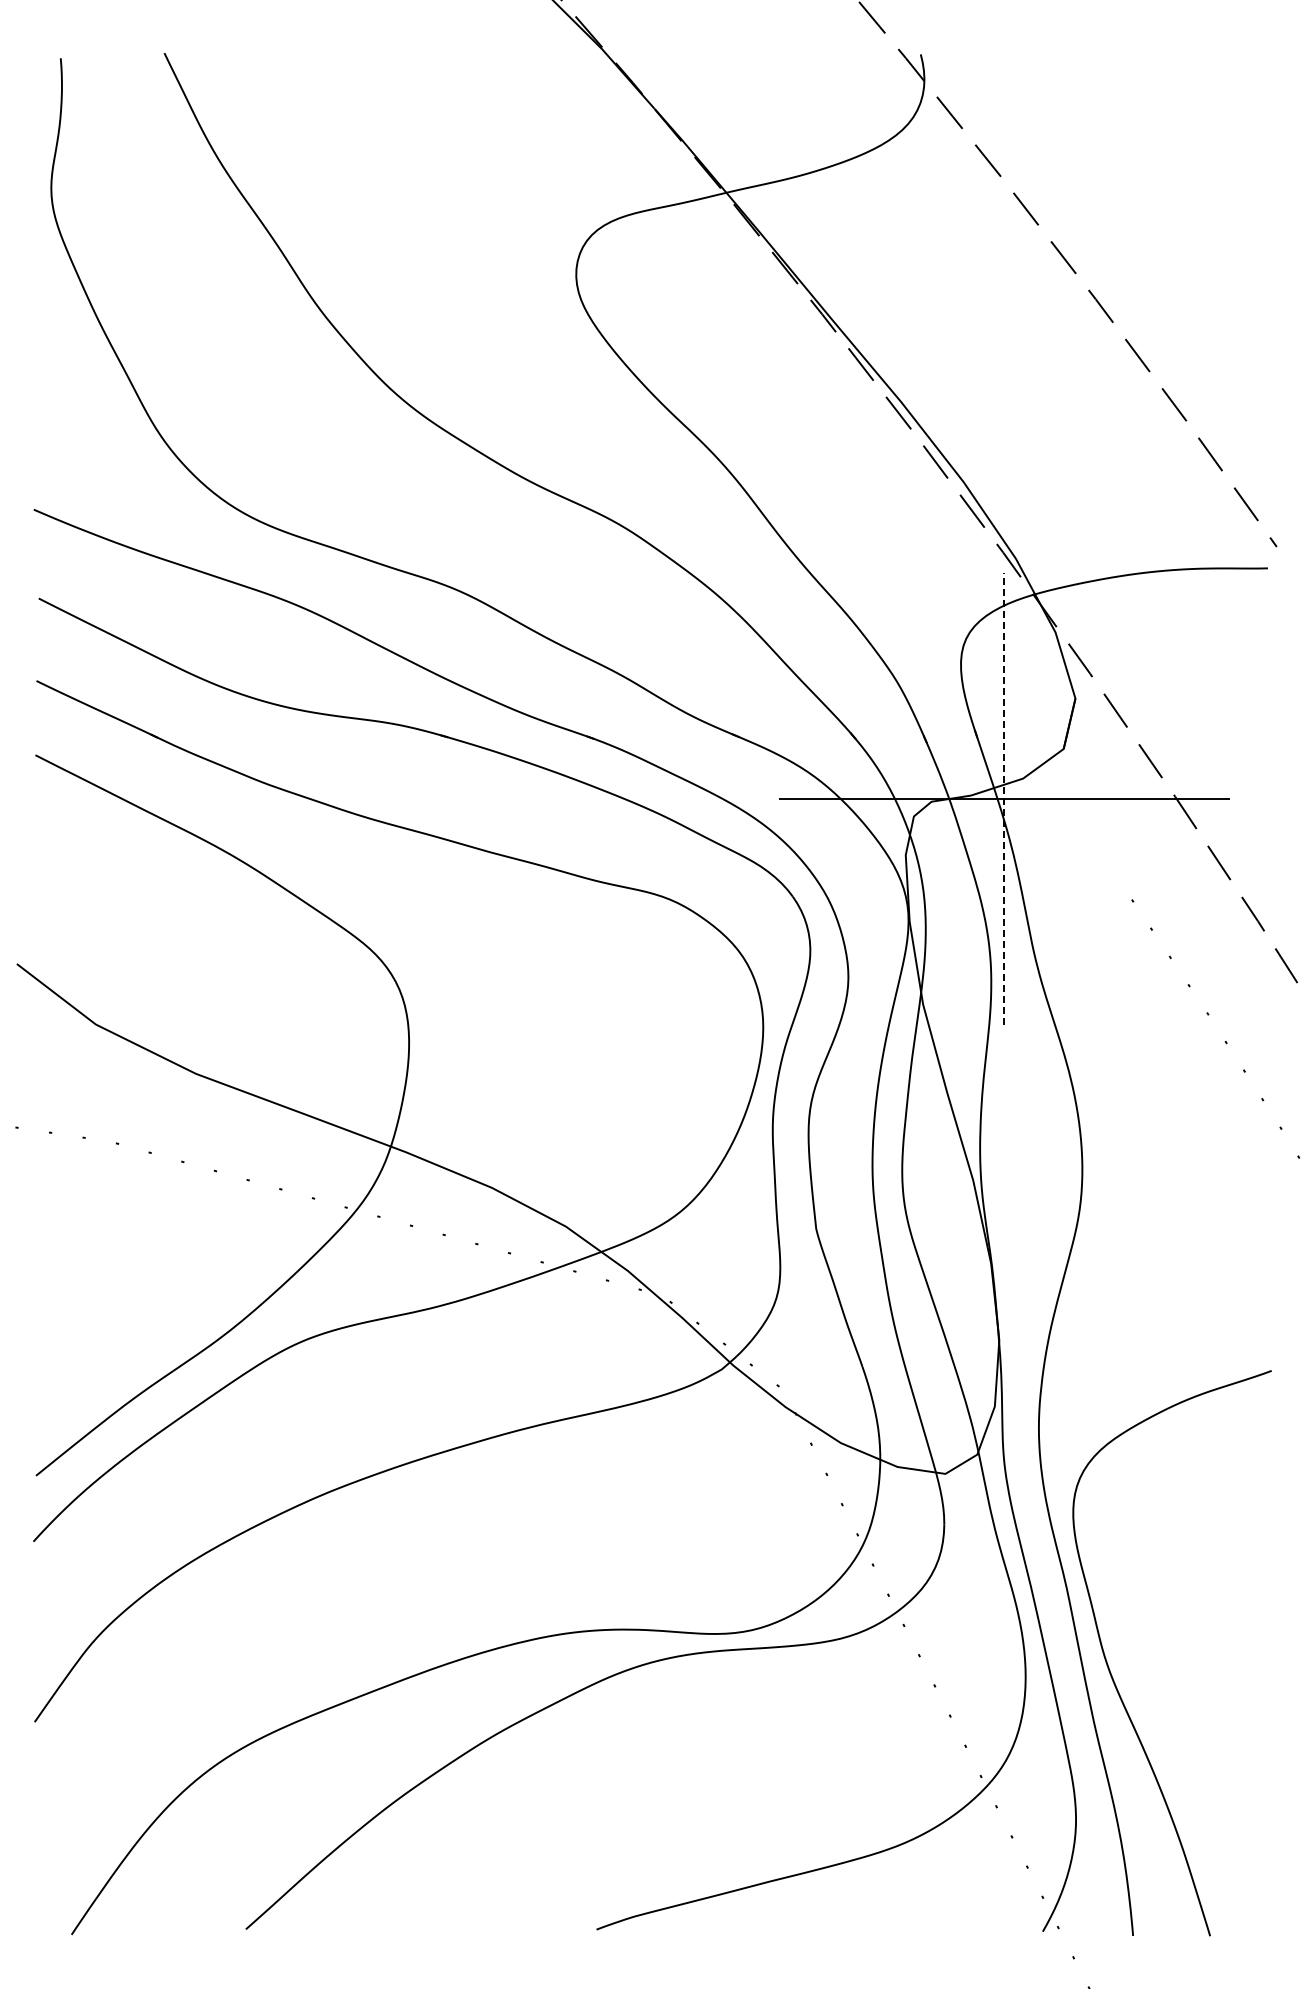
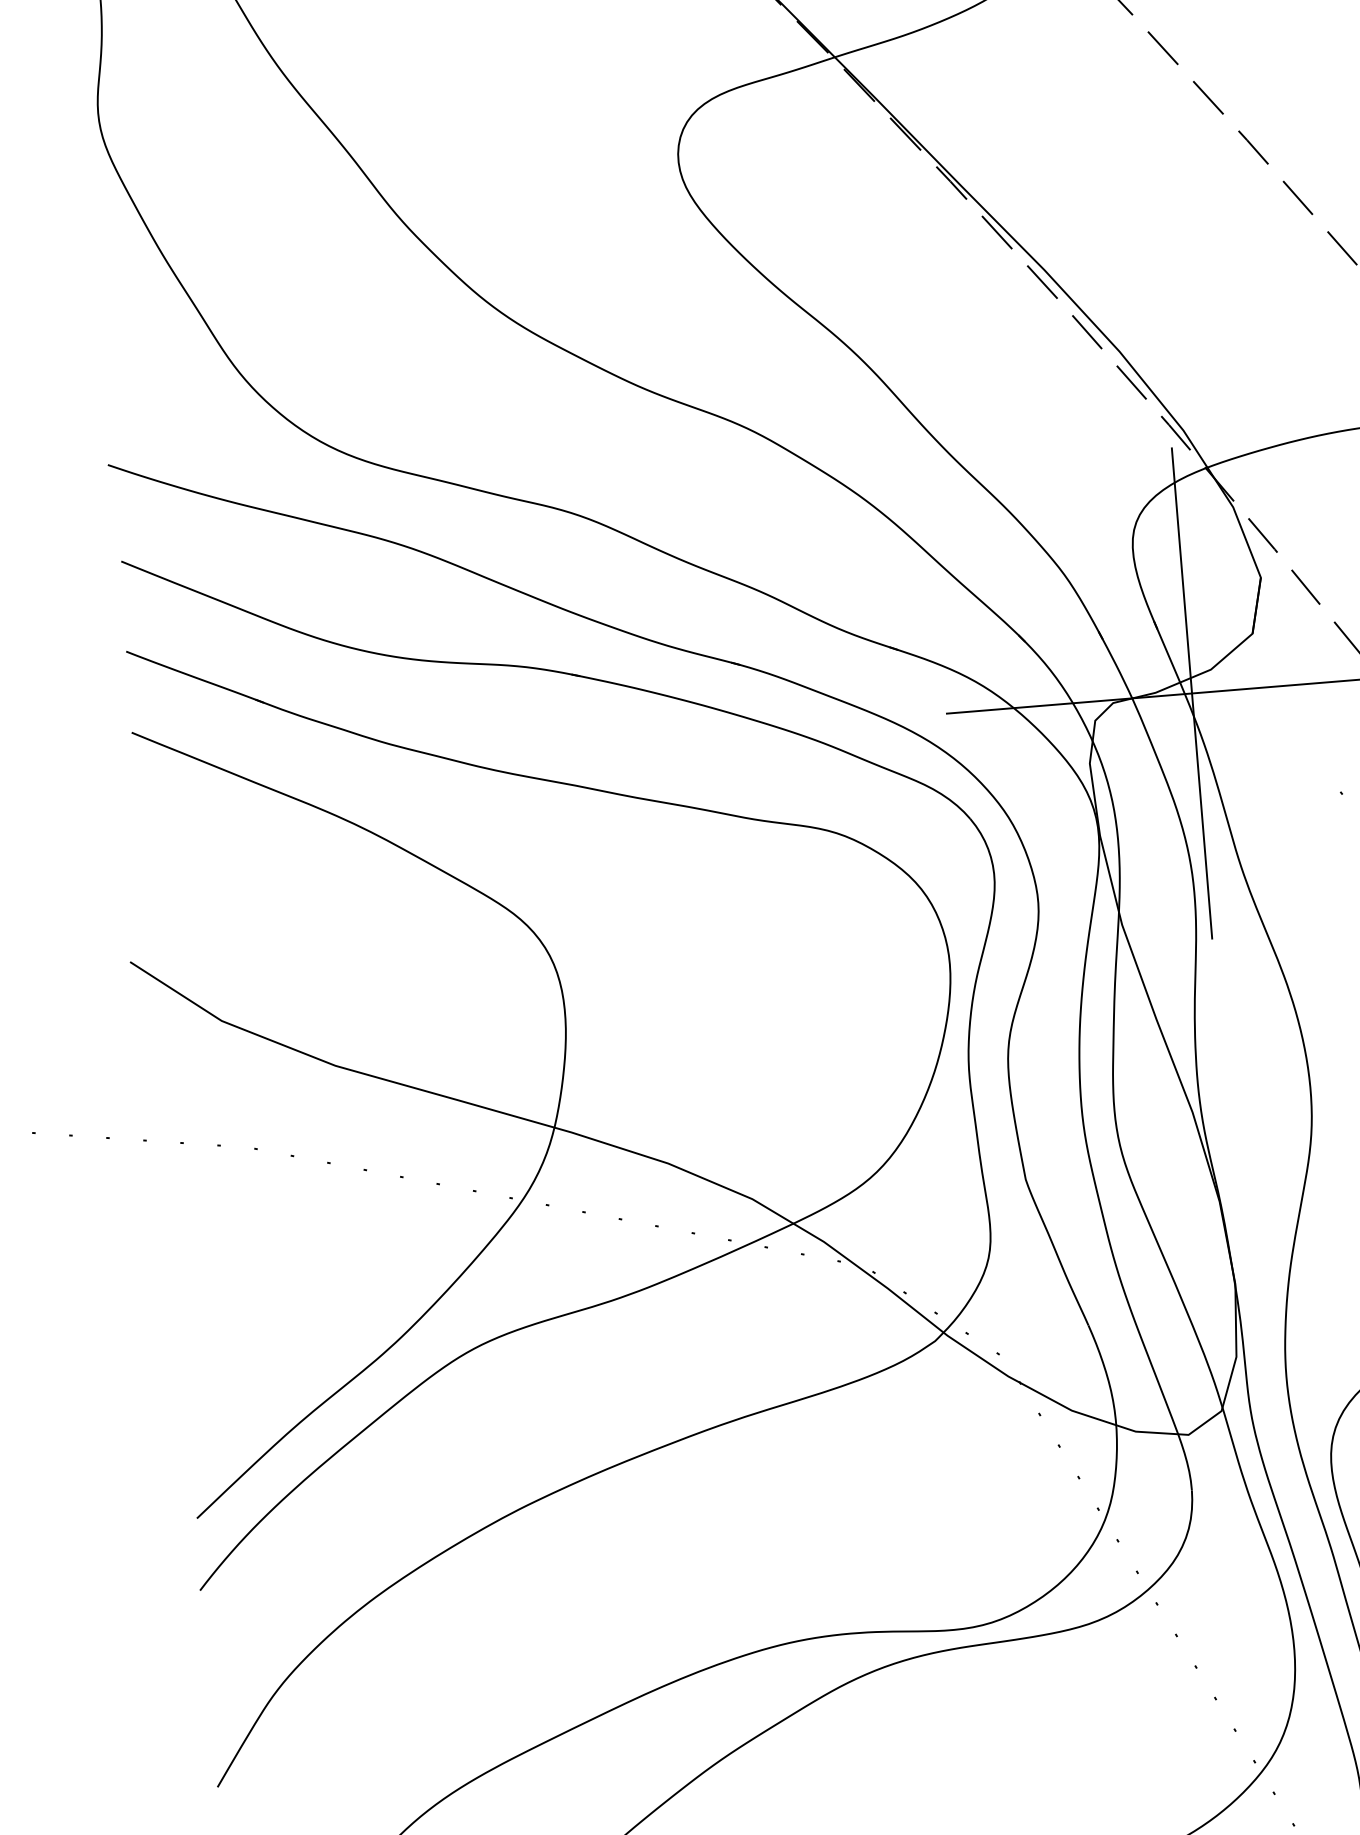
line: (1004, 798) -> (1192, 692), dashed -> solid

